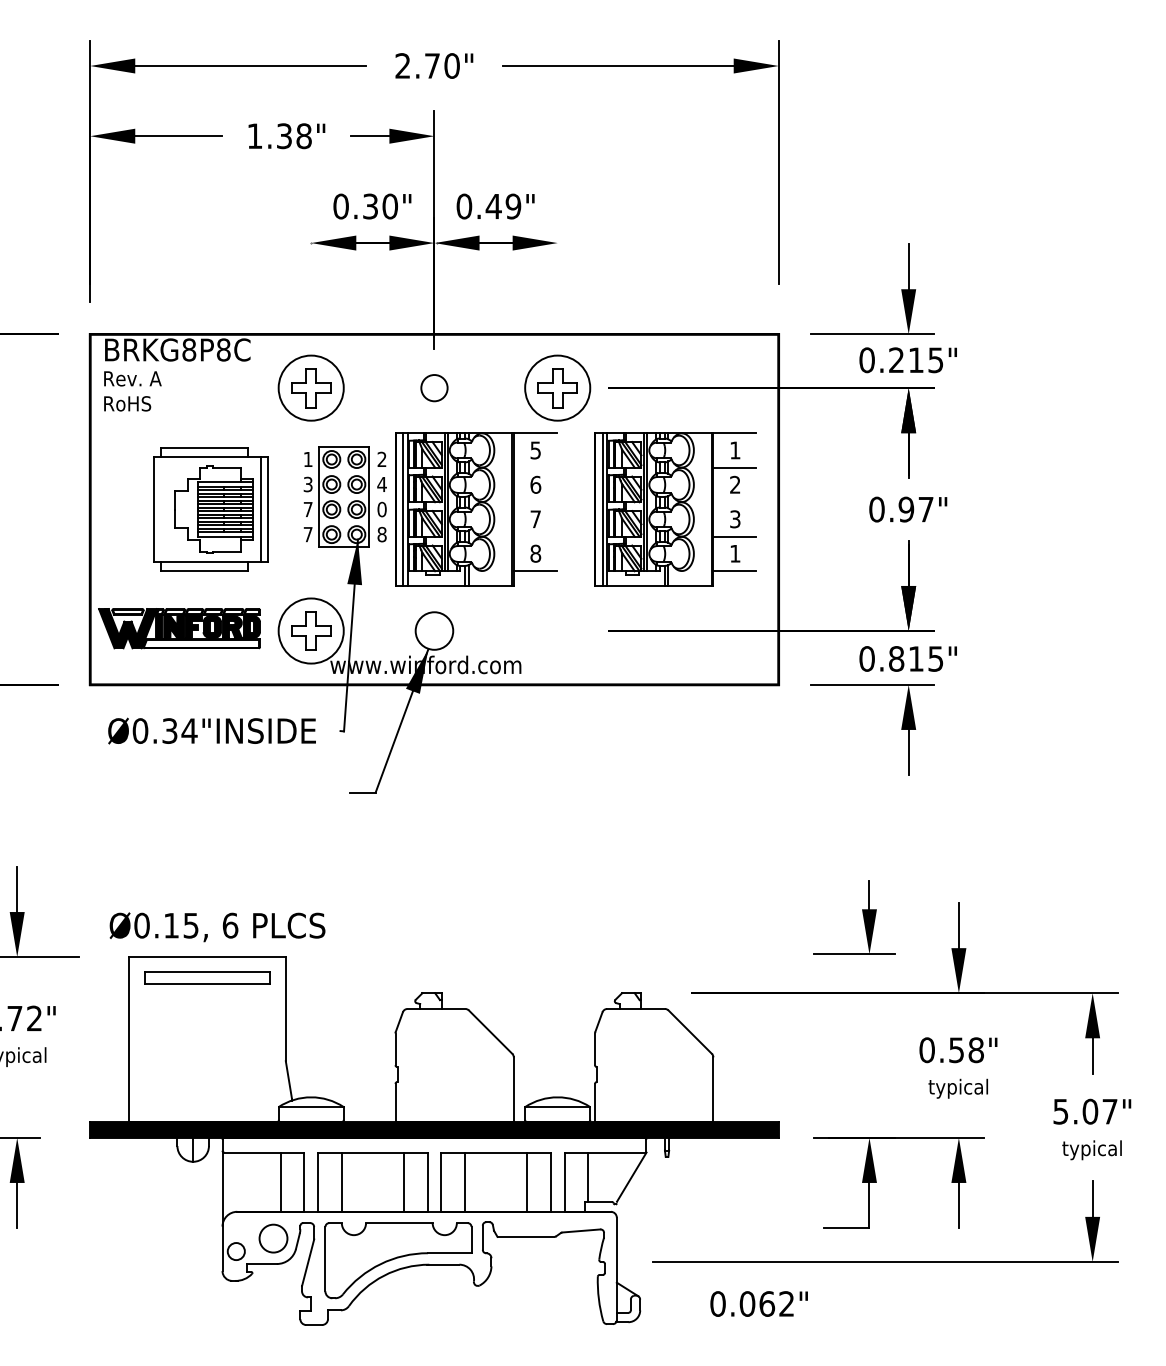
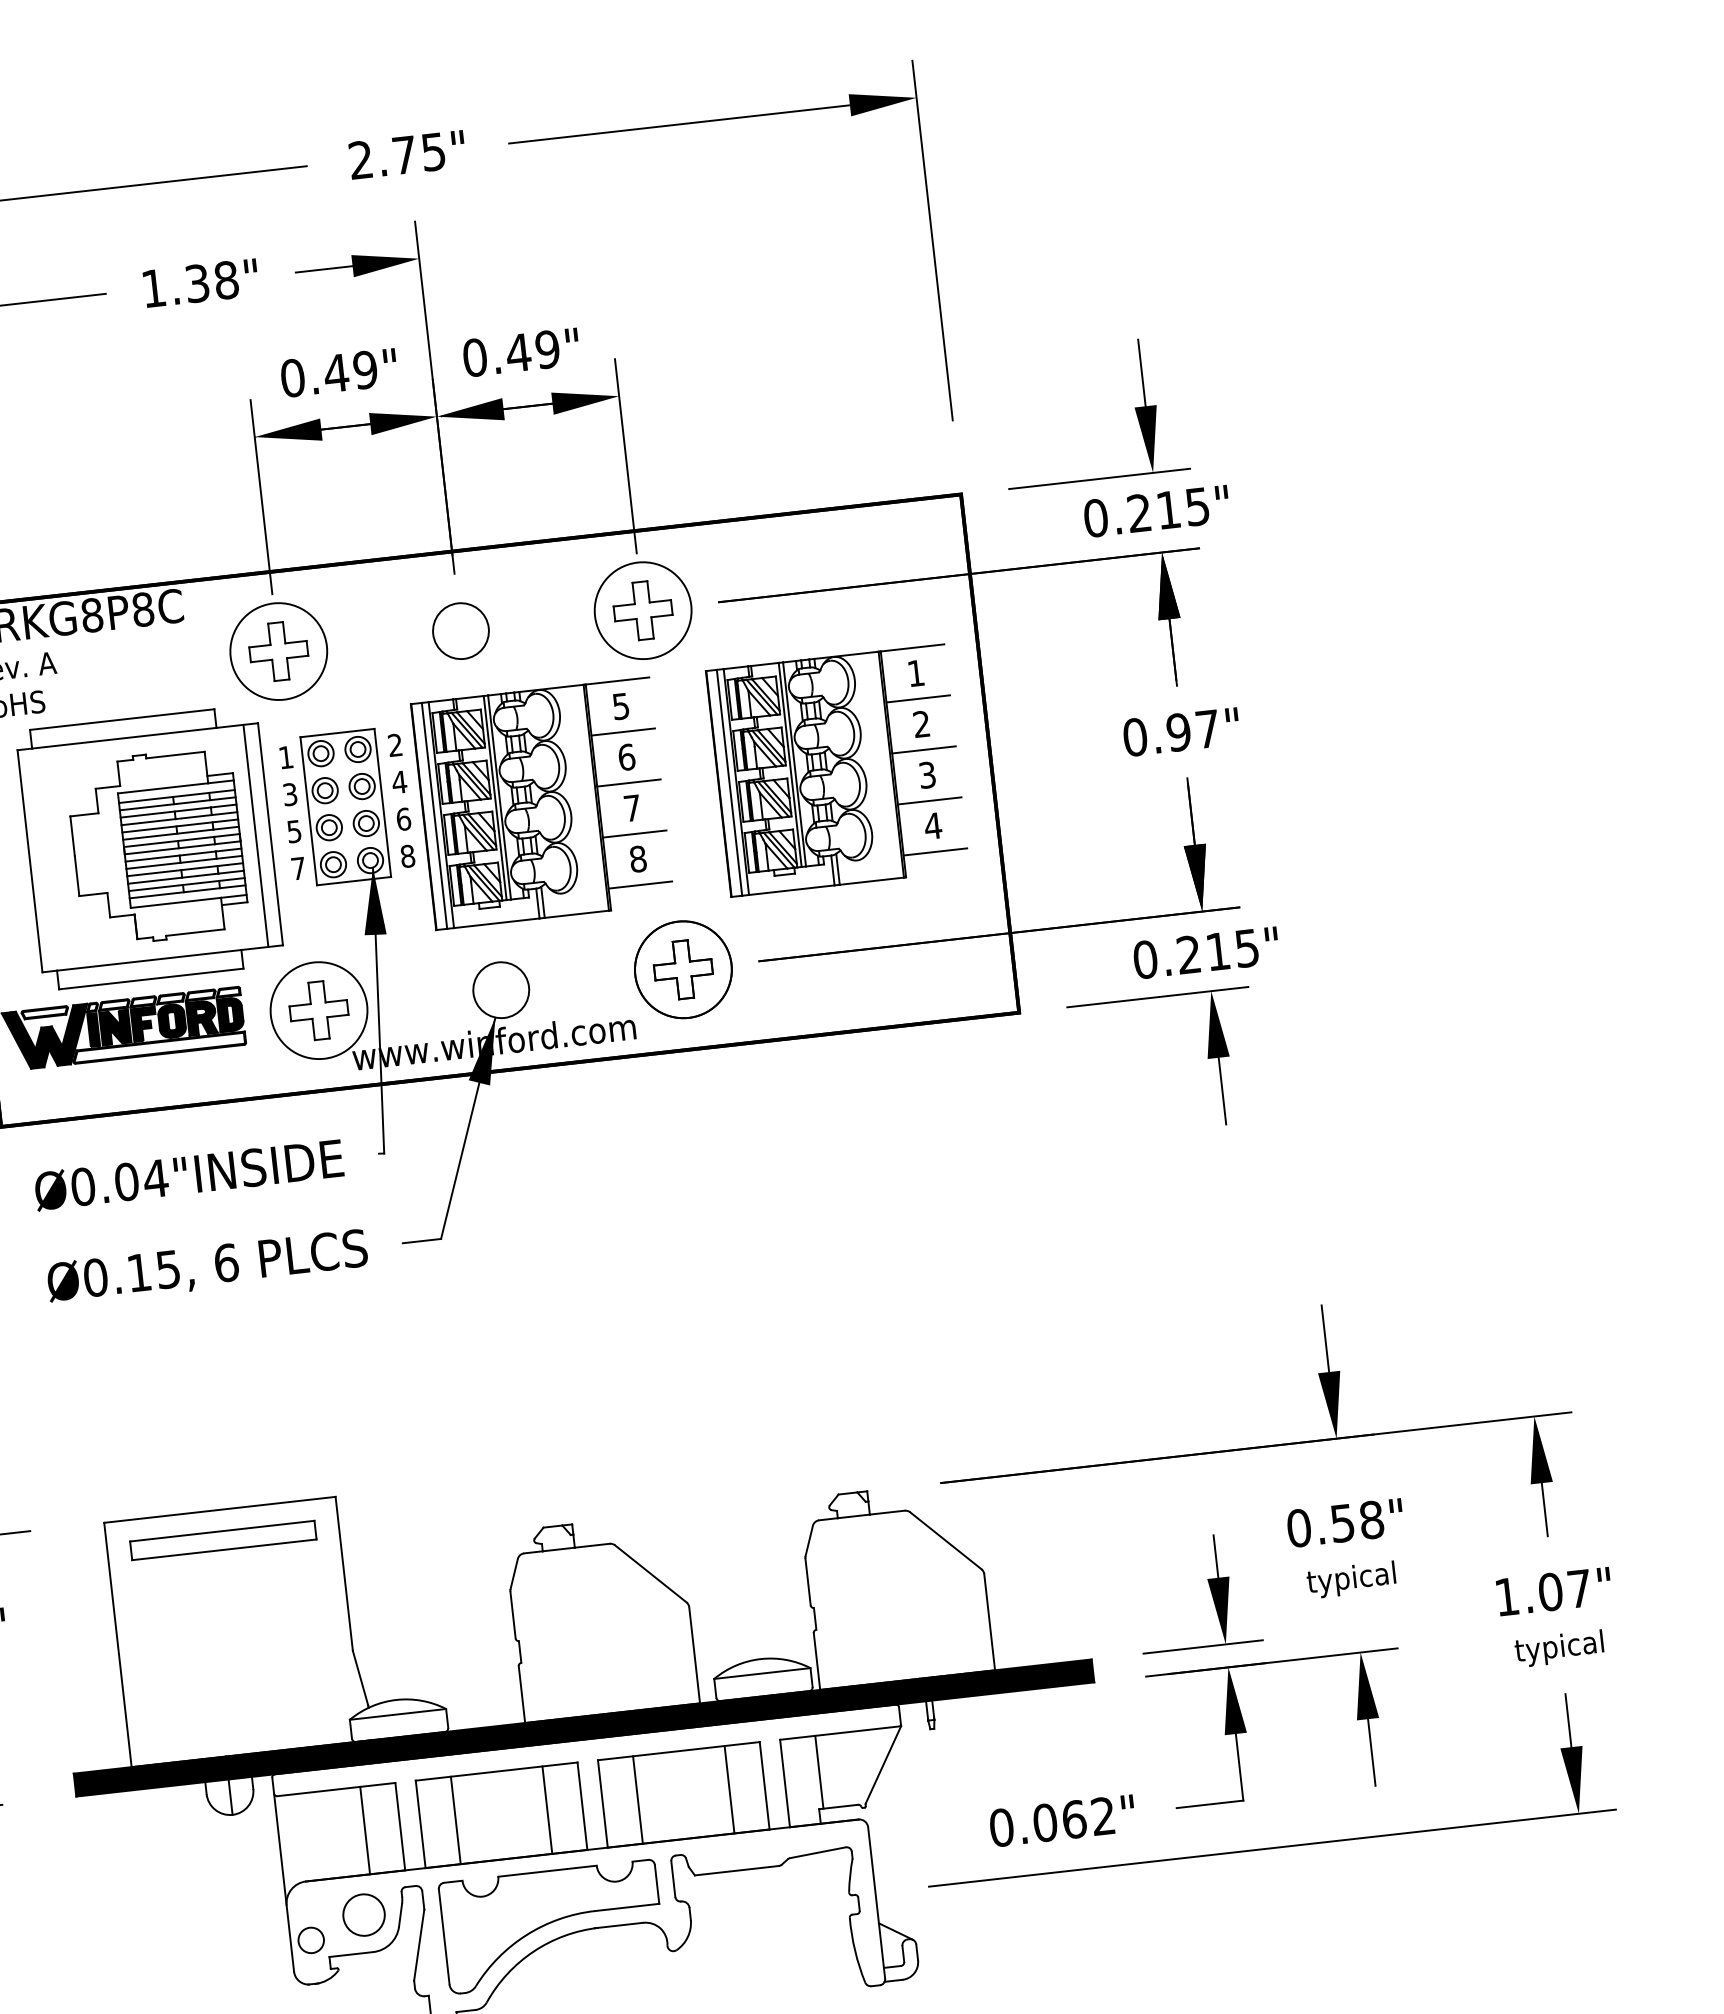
text: (451, 65) -> (432, 151), 2.70" -> 2.75"
text: (379, 206) -> (349, 371), 0.30" -> 0.49"
line: (311, 283) -> (261, 496), added
line: (557, 283) -> (625, 456), added
circle: (434, 387) -> (460, 630), size x1.43
line: (534, 467) -> (622, 731), added
line: (534, 502) -> (627, 783), added
line: (734, 502) -> (923, 750), added
part: (210, 509) -> (150, 847), size x1.43
text: (307, 509) -> (293, 831), 7 -> 5
text: (381, 509) -> (402, 819), 0 -> 6
line: (534, 536) -> (633, 833), added
text: (734, 553) -> (931, 825), 1 -> 4
part: (557, 630) -> (683, 969), added
text: (896, 658) -> (1188, 954), 0.815" -> 0.215"
text: (169, 730) -> (126, 1181), Ø0.34"INSIDE -> Ø0.04"INSIDE
part: (862, 914) -> (1208, 1586), moved
text: (217, 927) -> (207, 1267), moved
text: (1060, 1111) -> (1506, 1596), 5.07" -> 1.07"
text: (758, 1303) -> (1061, 1820), moved

